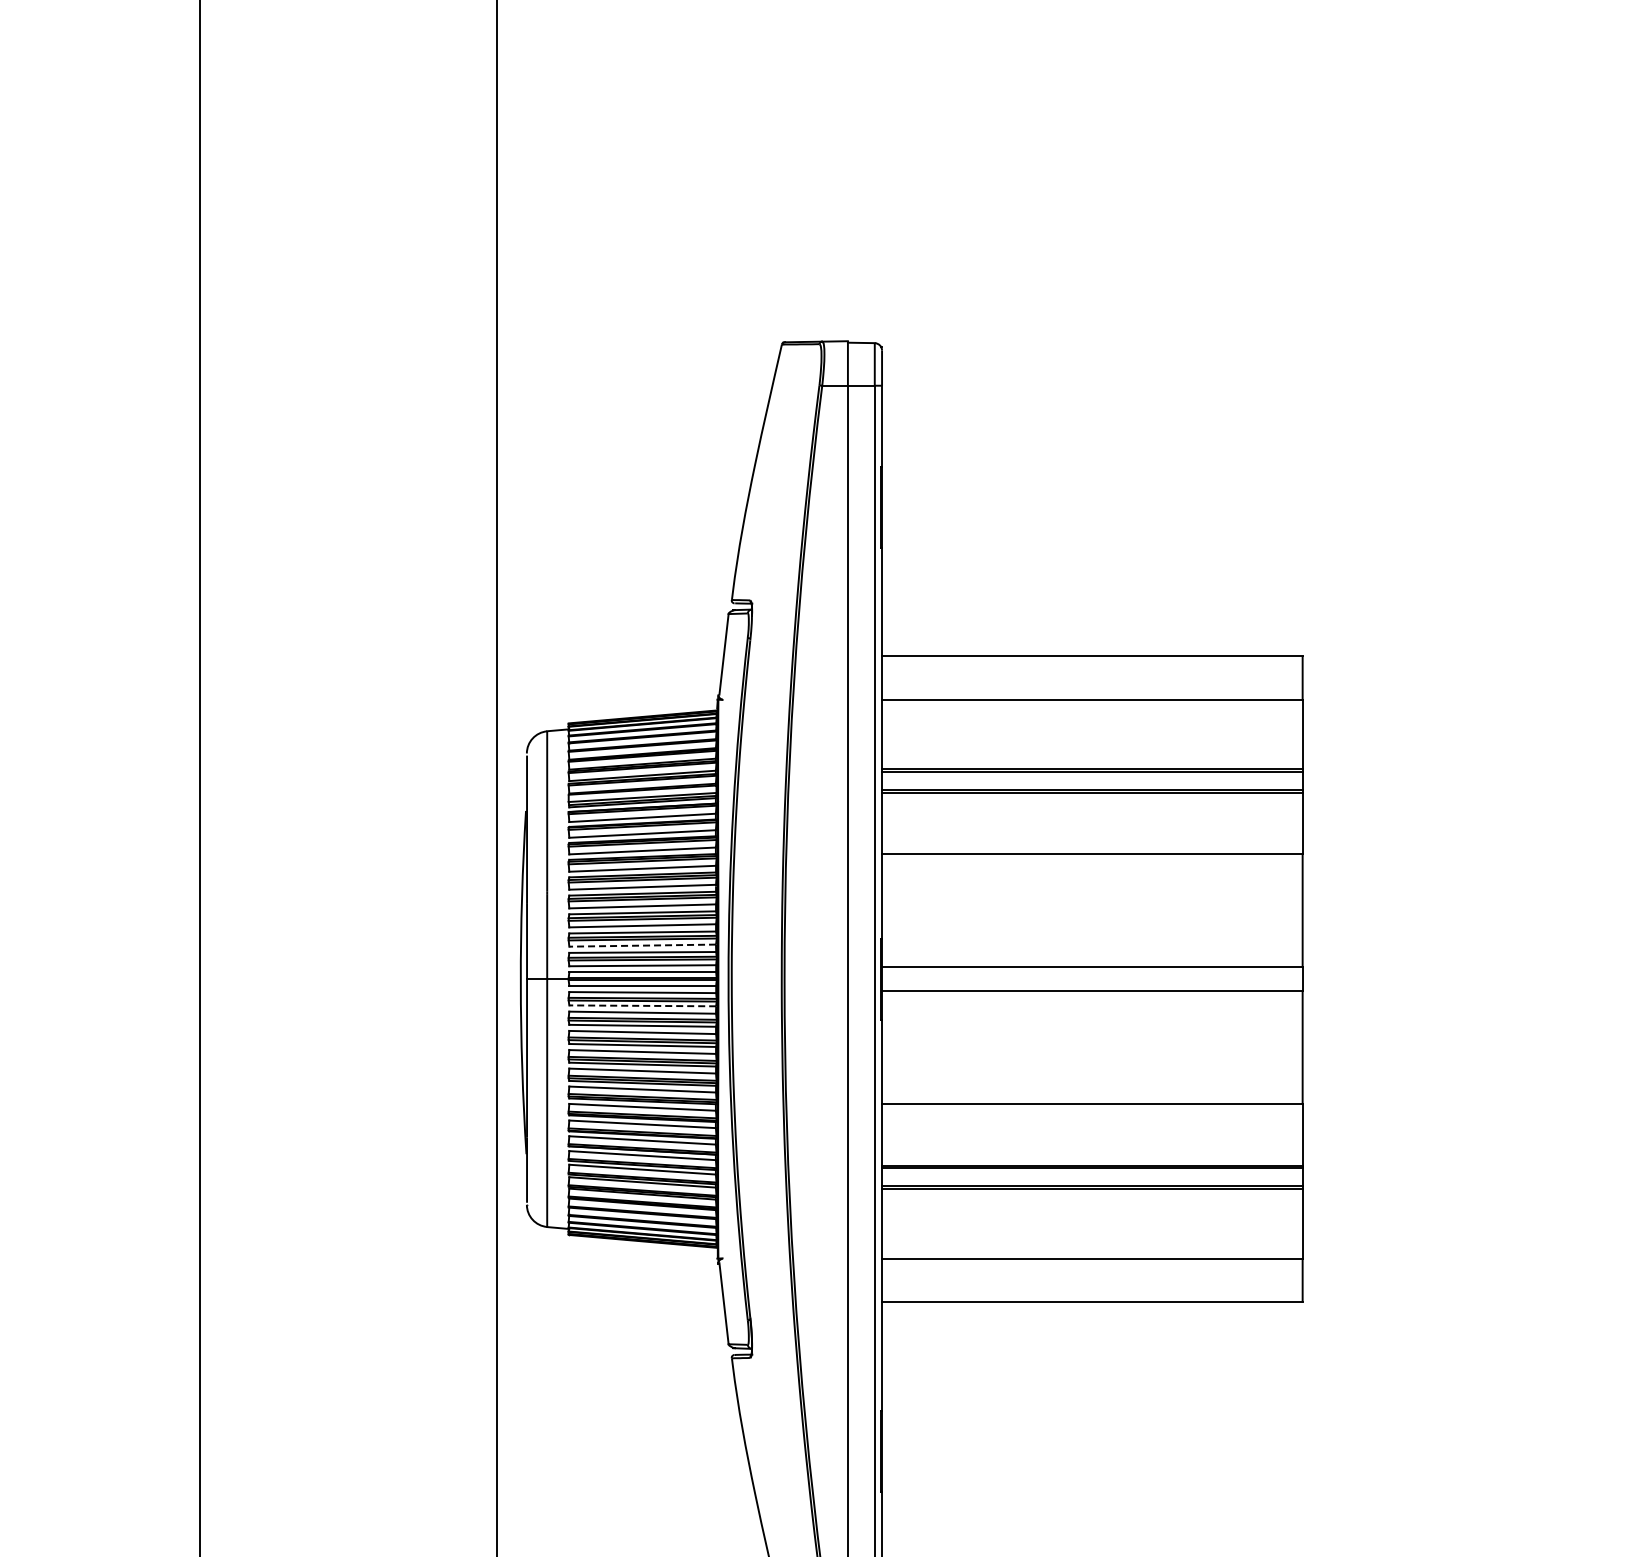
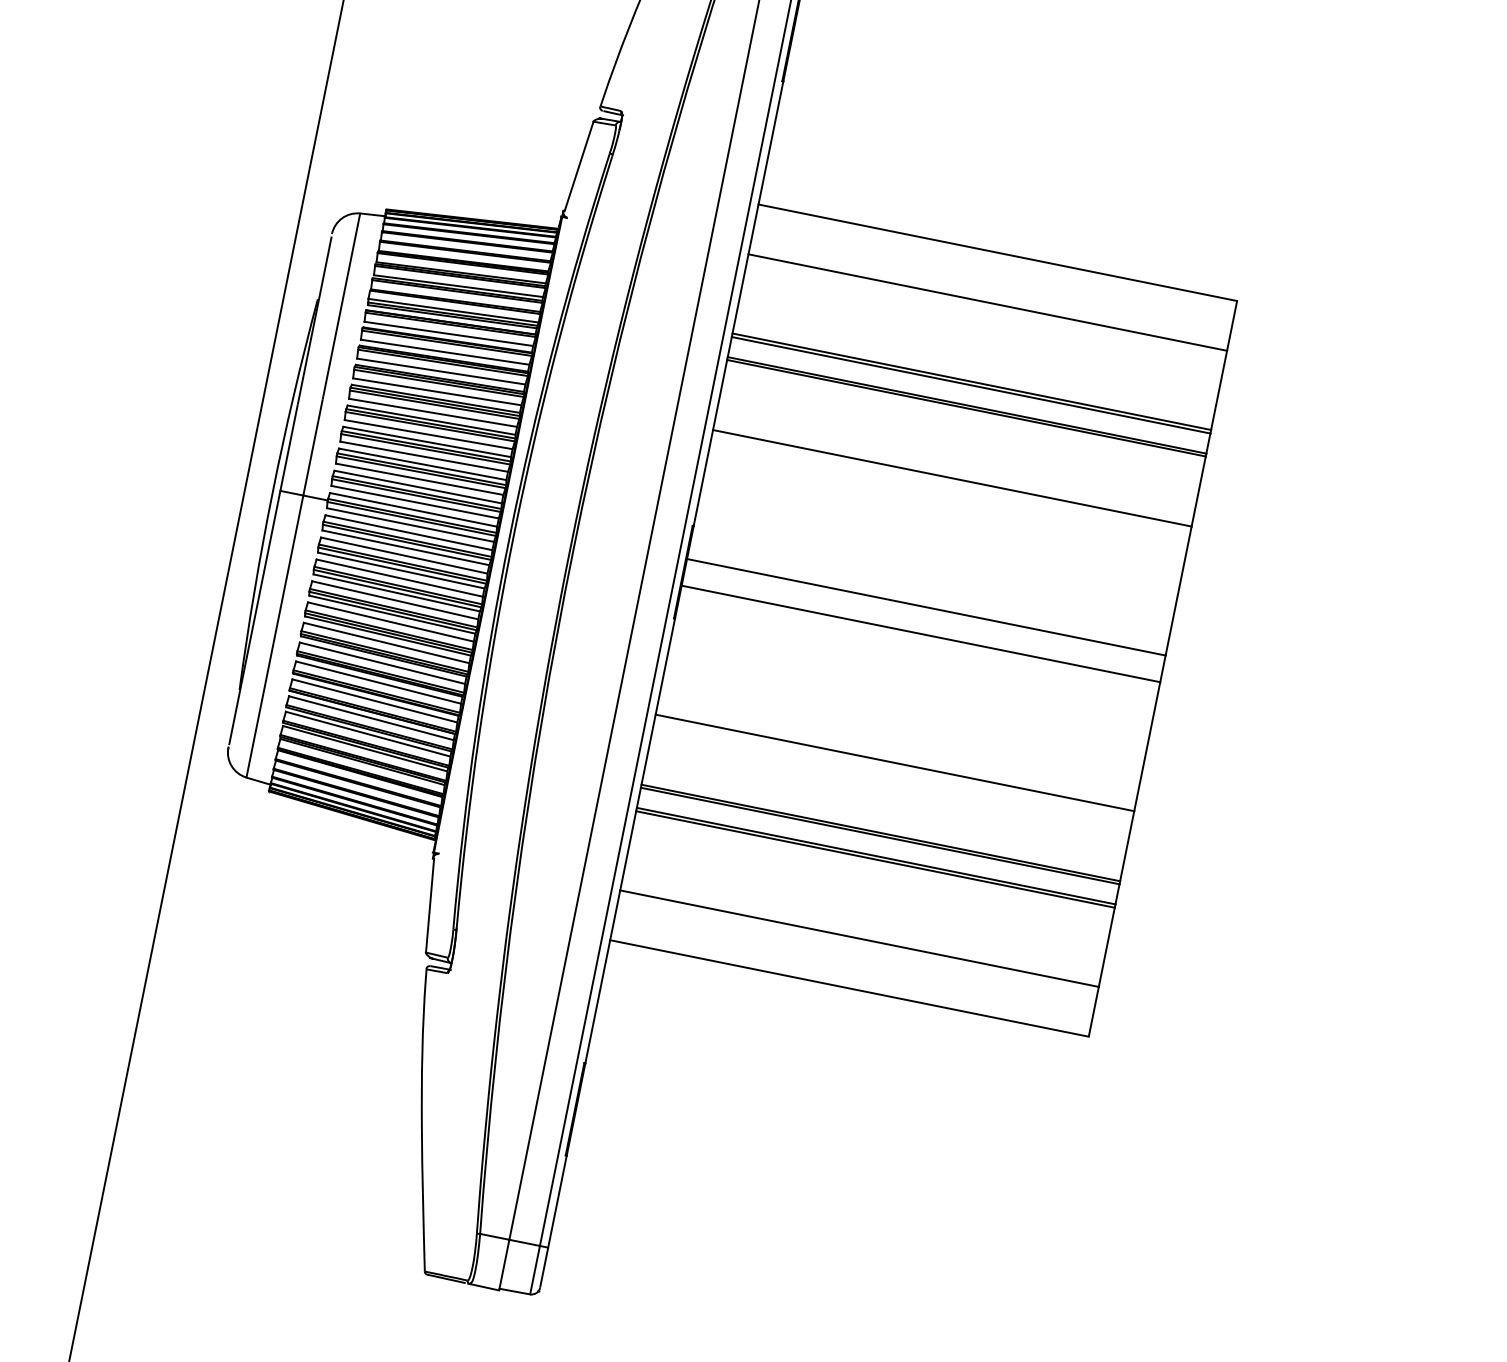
line: (642, 945) -> (419, 479), dashed -> solid
line: (642, 1005) -> (405, 547), dashed -> solid

